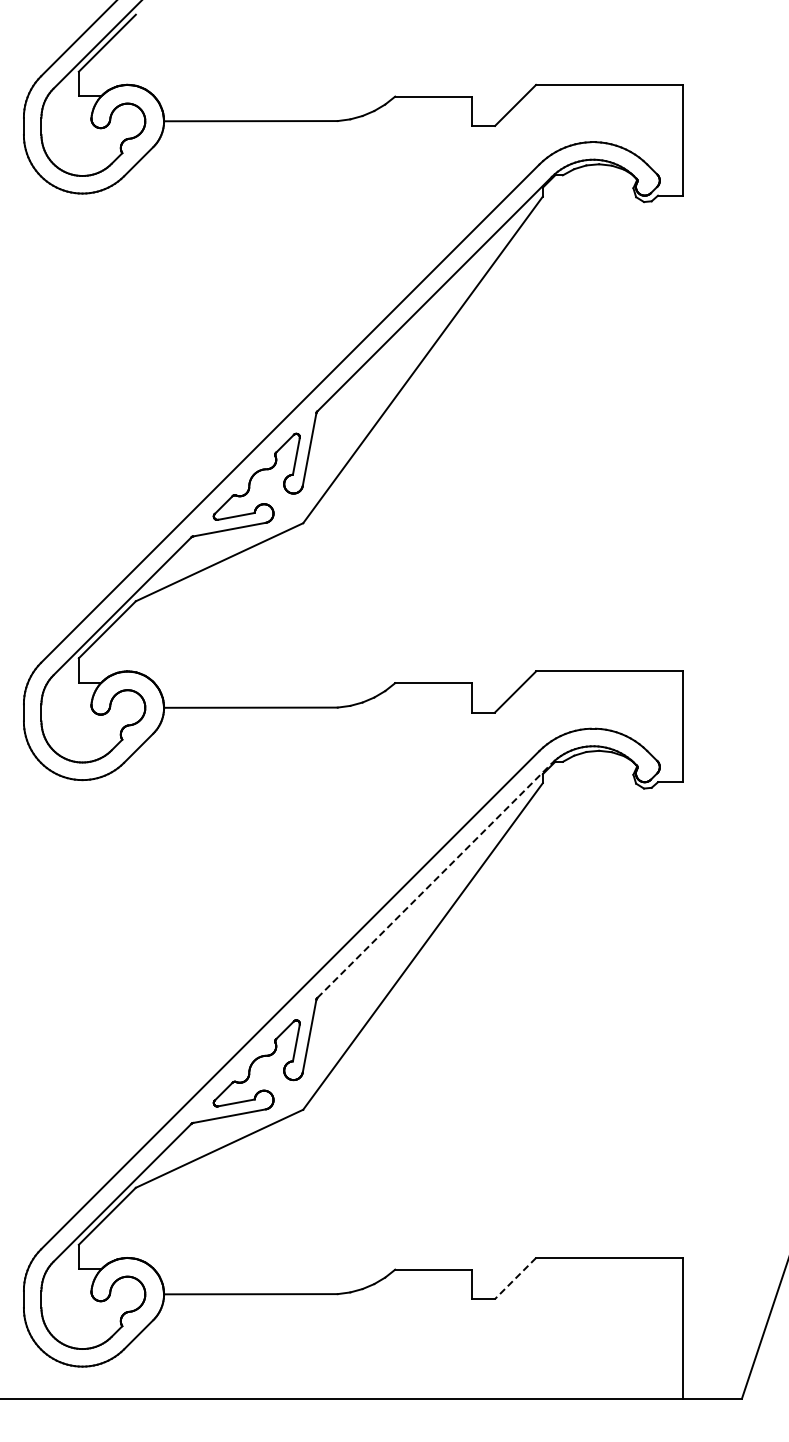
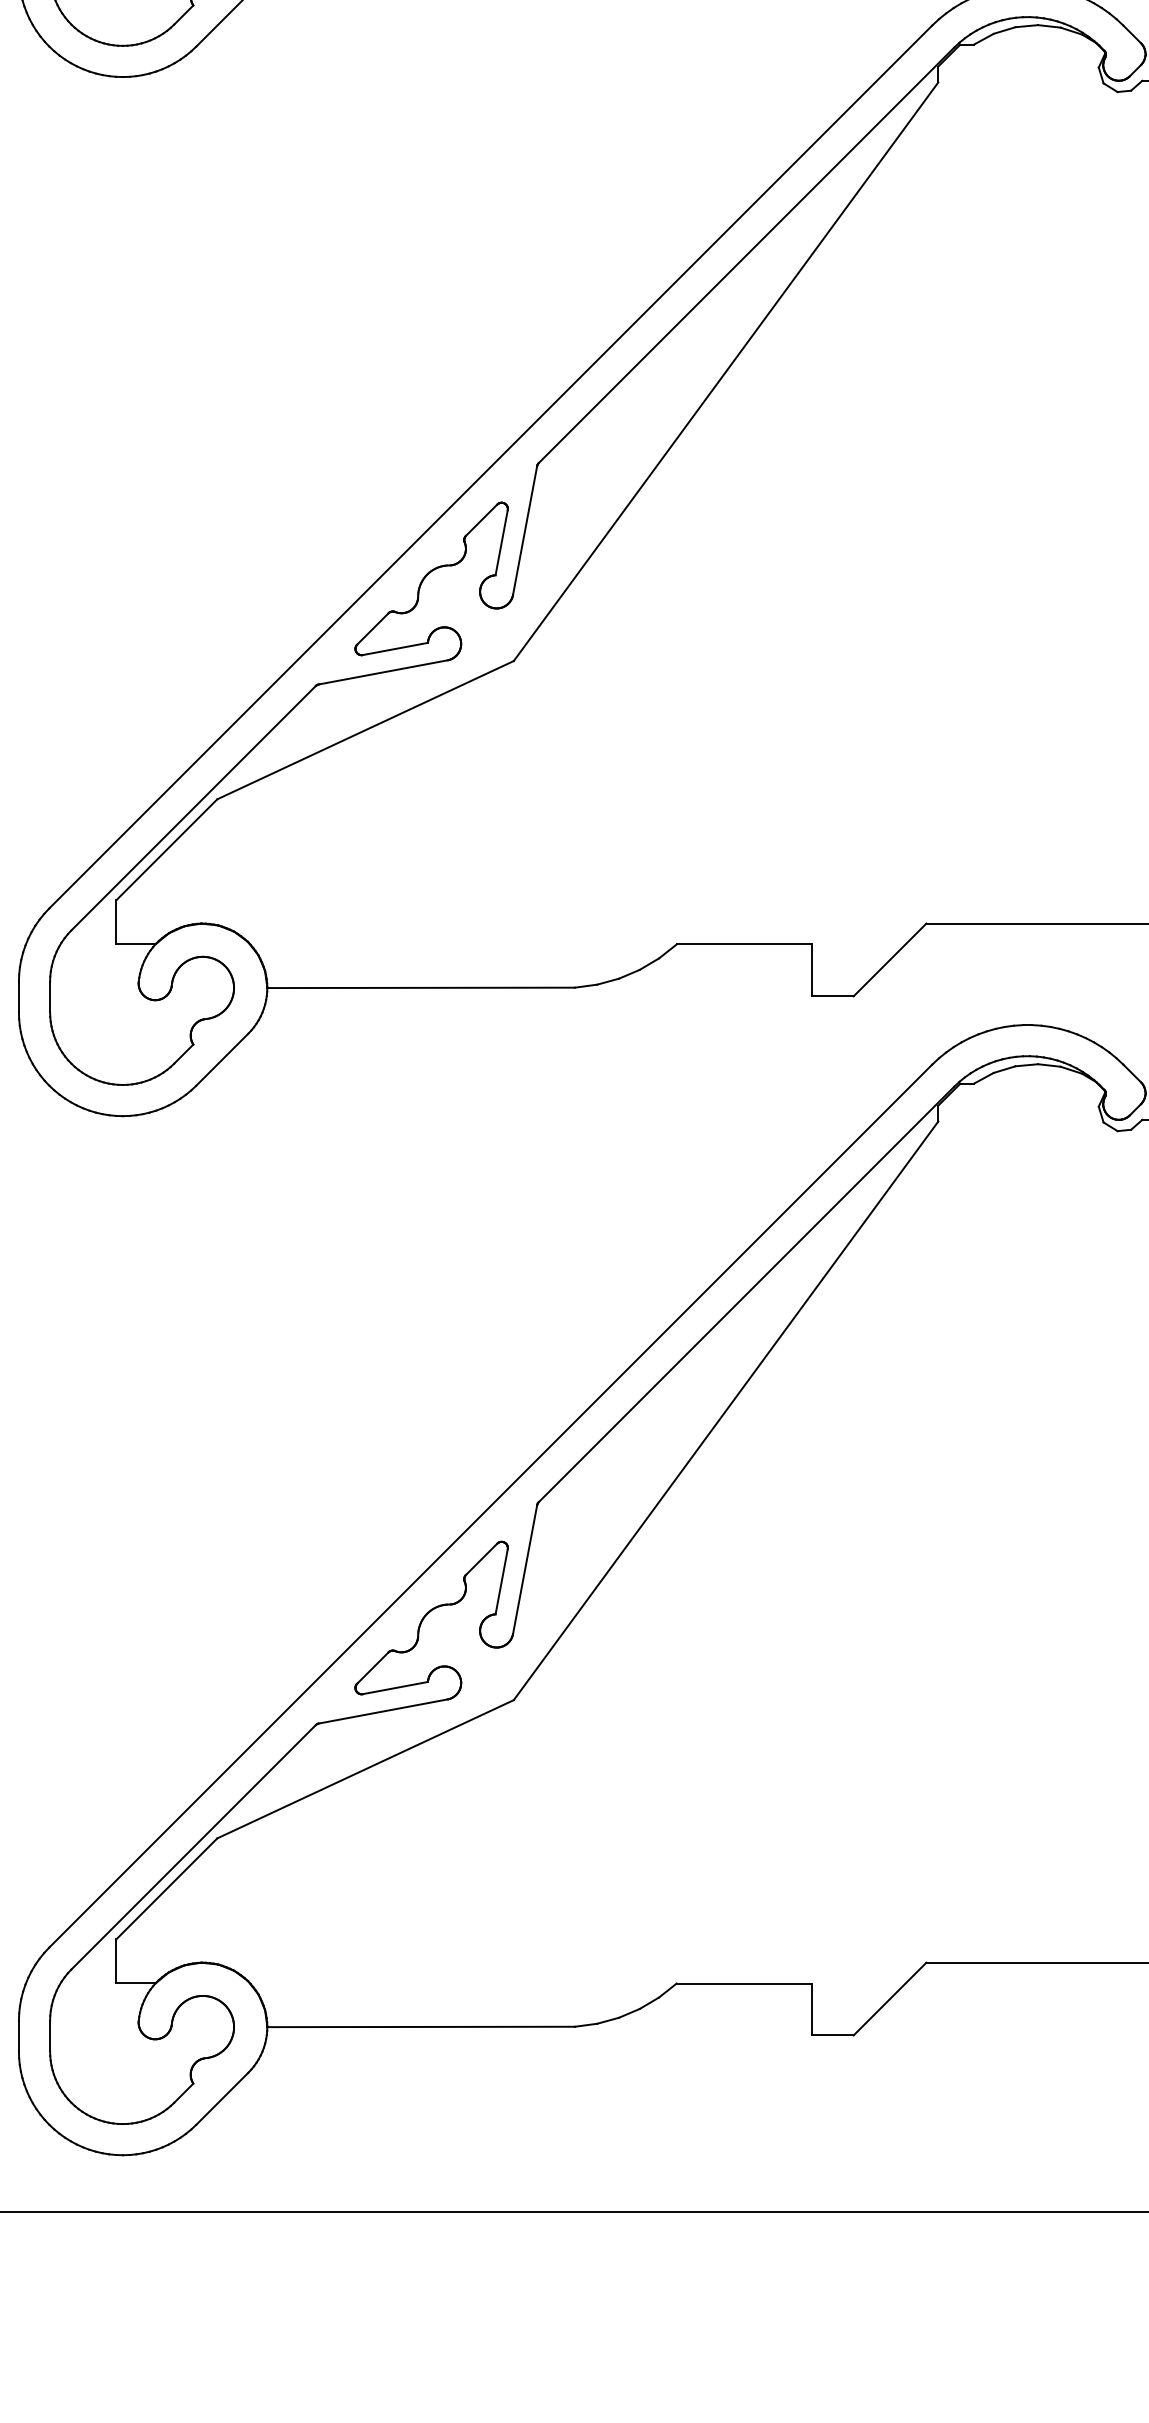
line: (434, 880) -> (746, 1293), dashed -> solid
line: (515, 1278) -> (889, 1999), dashed -> solid

